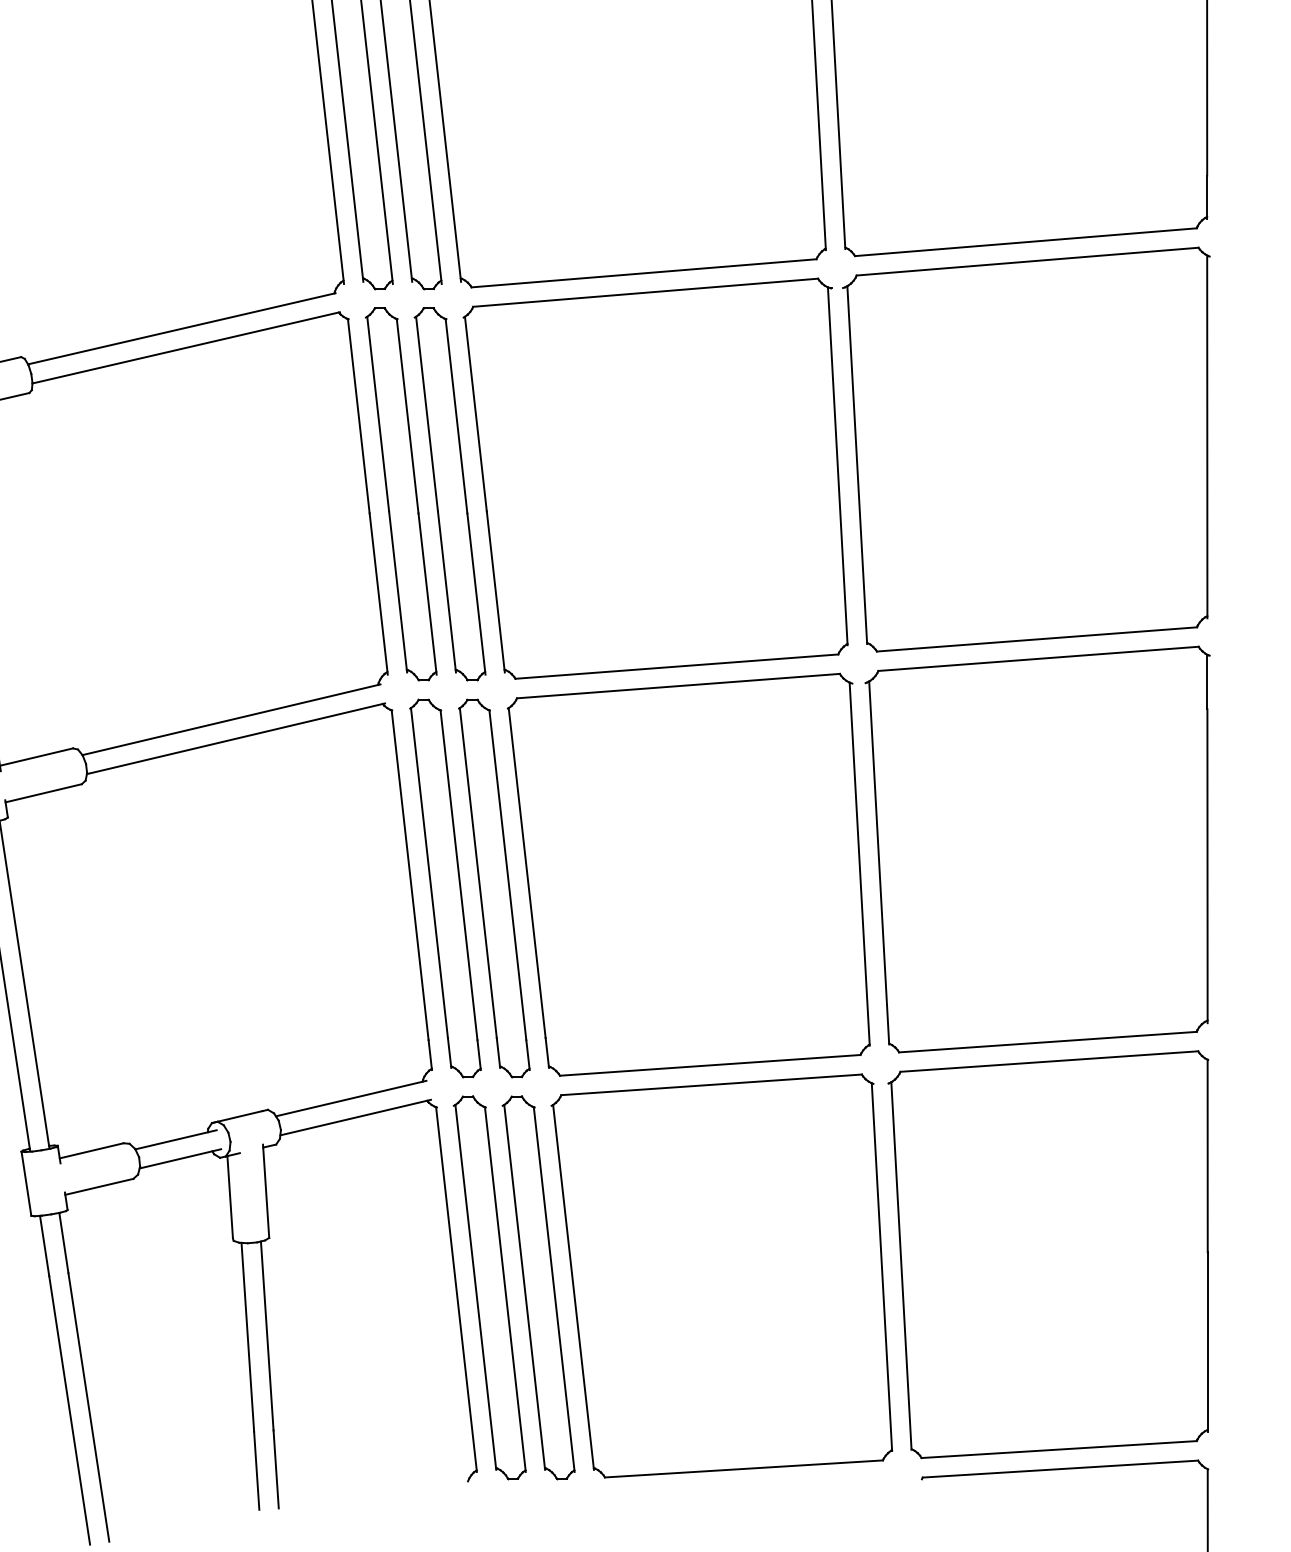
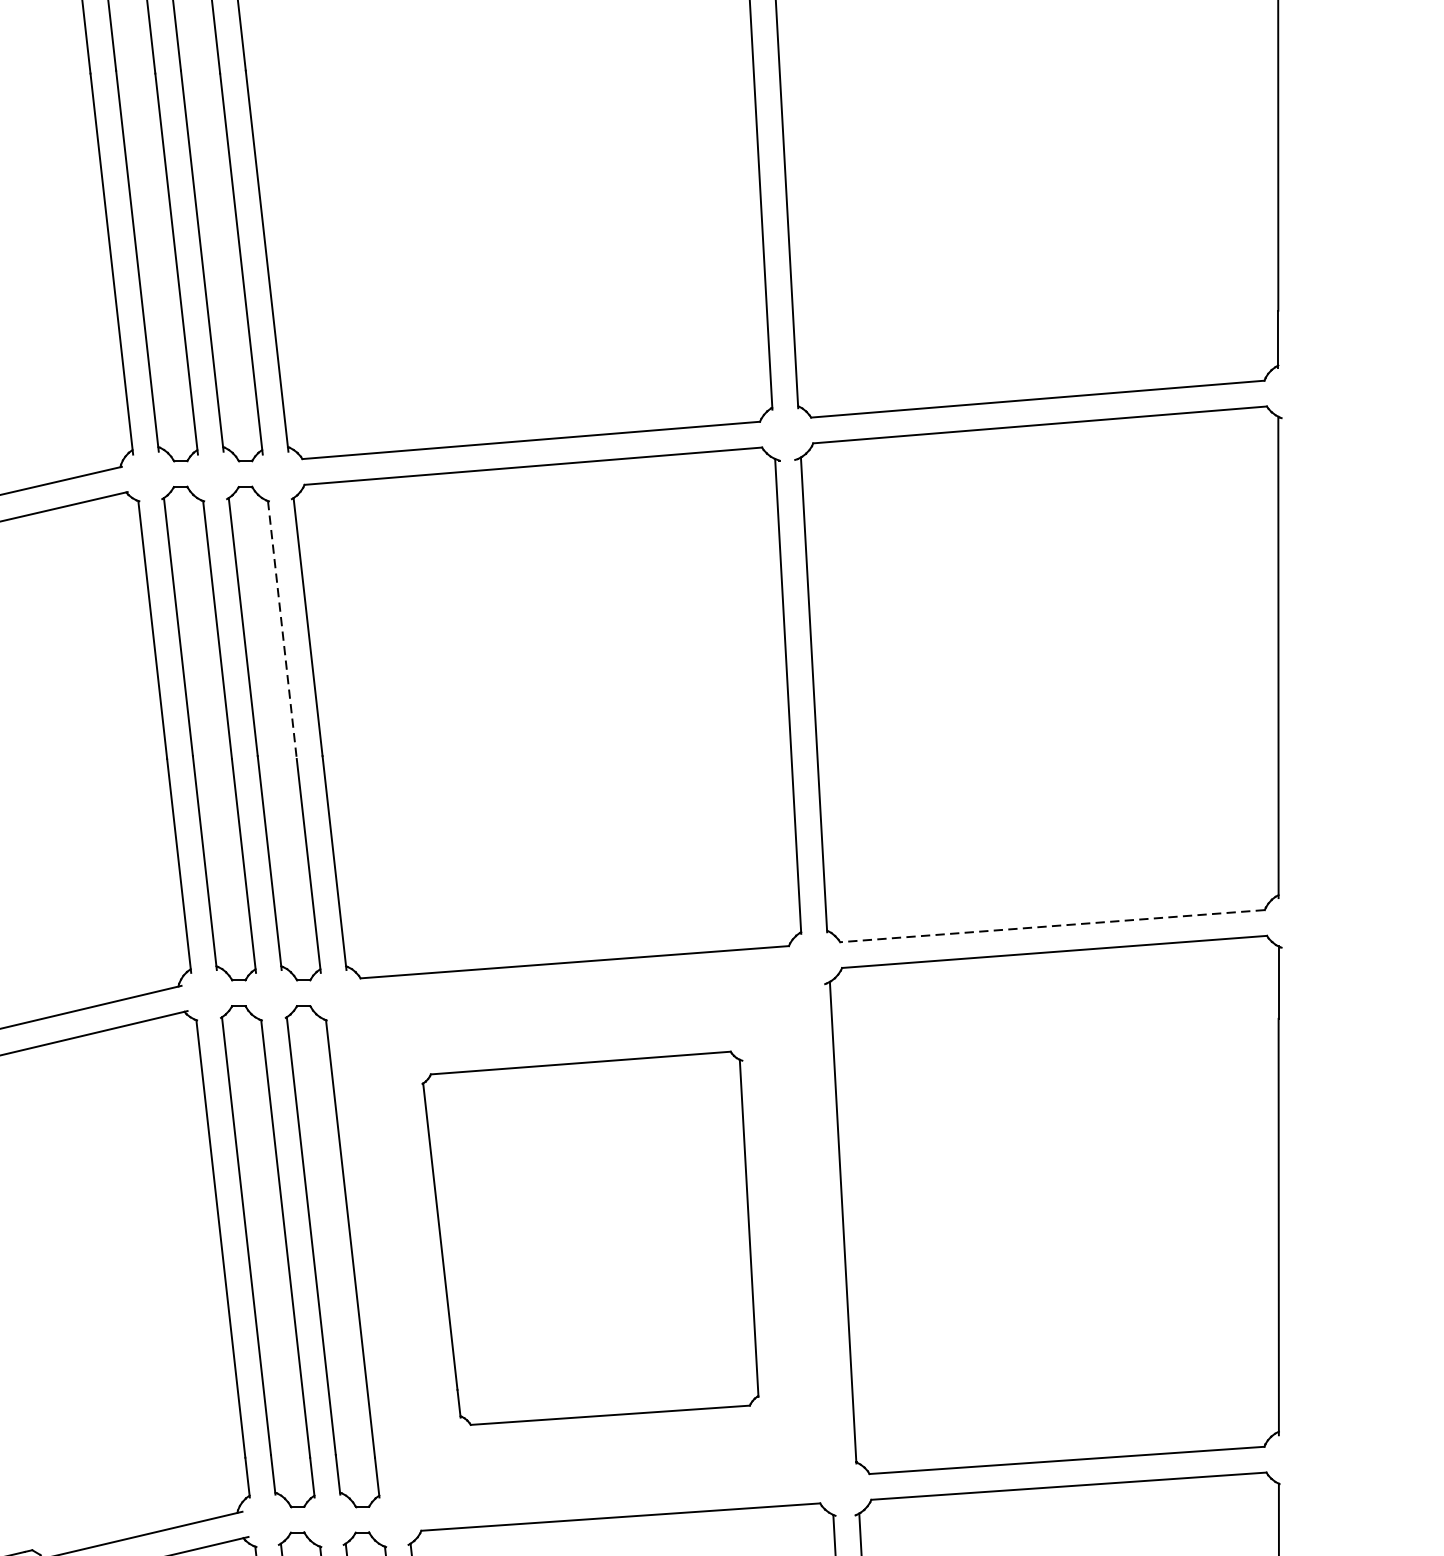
line: (456, 416) -> (282, 630), solid -> dashed
line: (1037, 639) -> (1053, 926), solid -> dashed
part: (688, 874) -> (590, 1238), size x0.7

